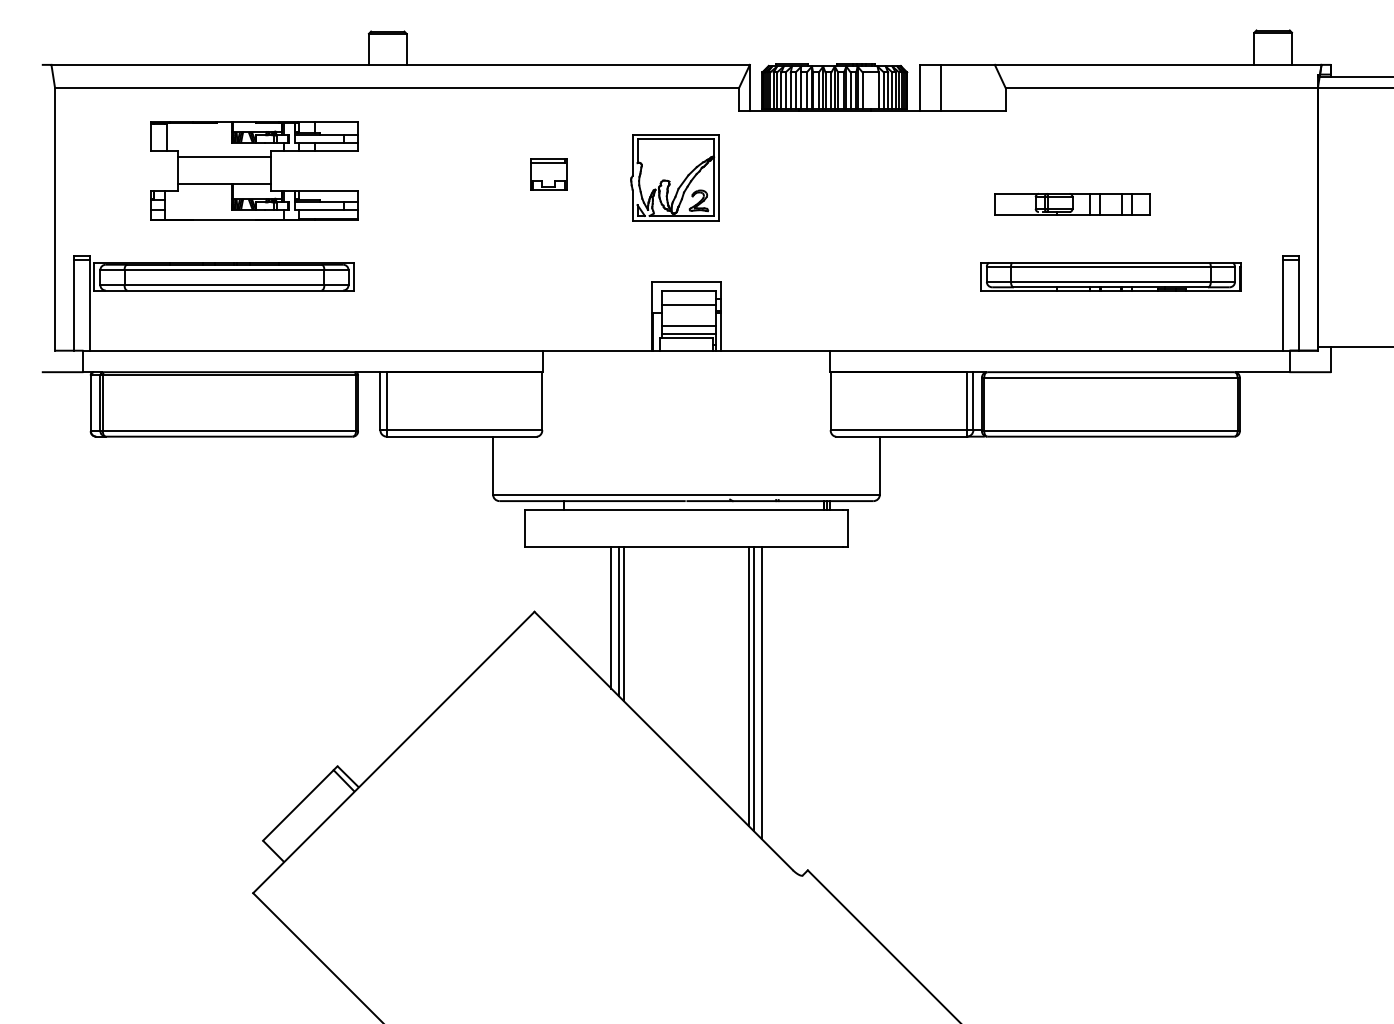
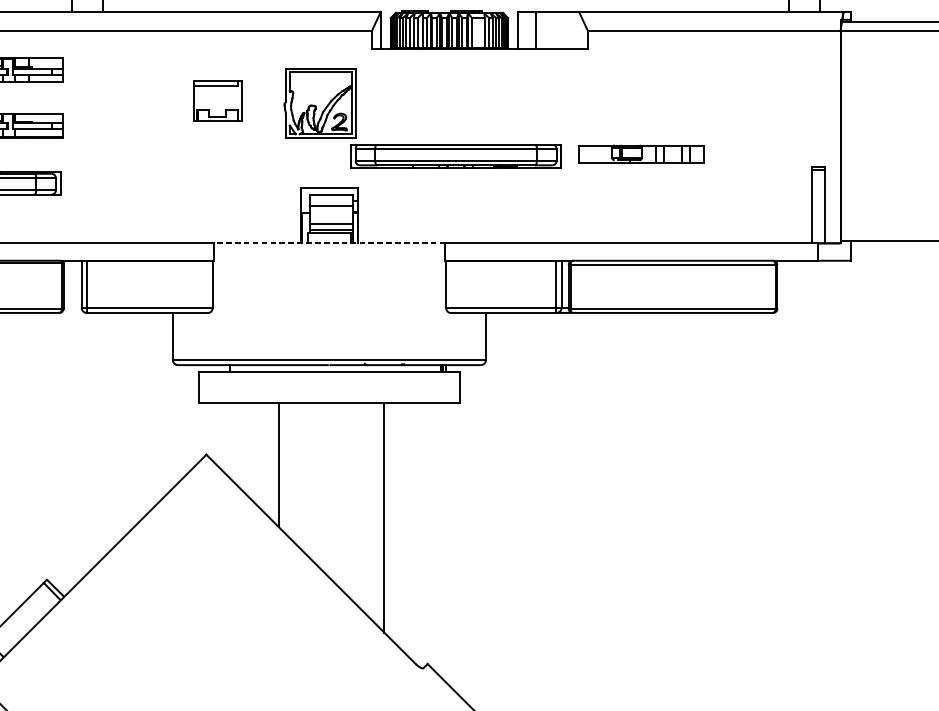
part: (548, 174) -> (217, 100), size x1.6
part: (1072, 204) -> (641, 154), moved
part: (1110, 276) -> (455, 156), moved
line: (686, 350) -> (329, 243), solid -> dashed
line: (611, 617) -> (268, 459), removed
line: (618, 621) -> (274, 462), removed
line: (748, 686) -> (379, 515), removed
line: (761, 693) -> (390, 520), removed

